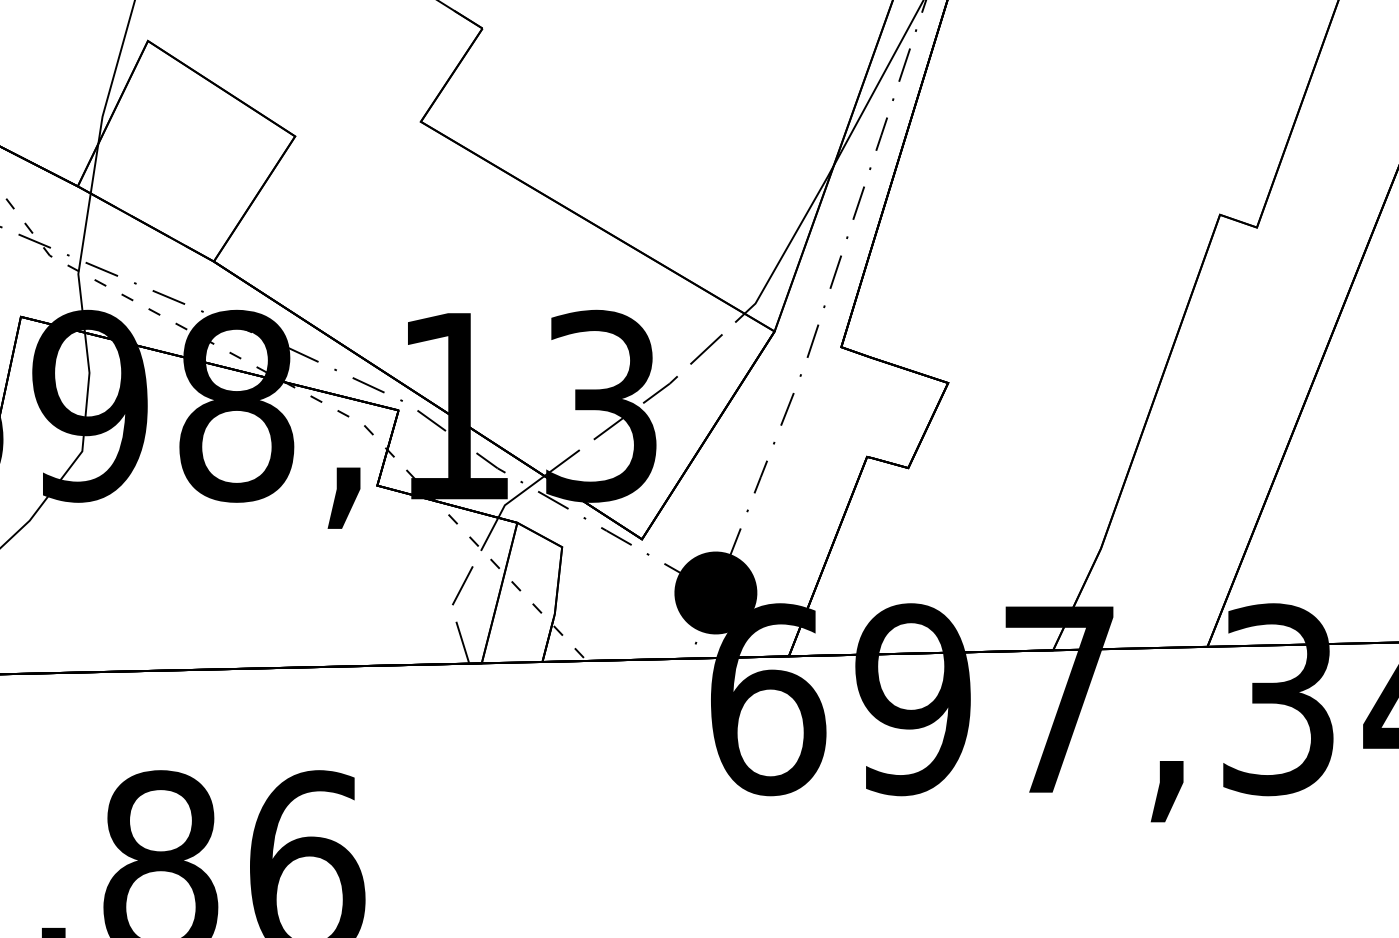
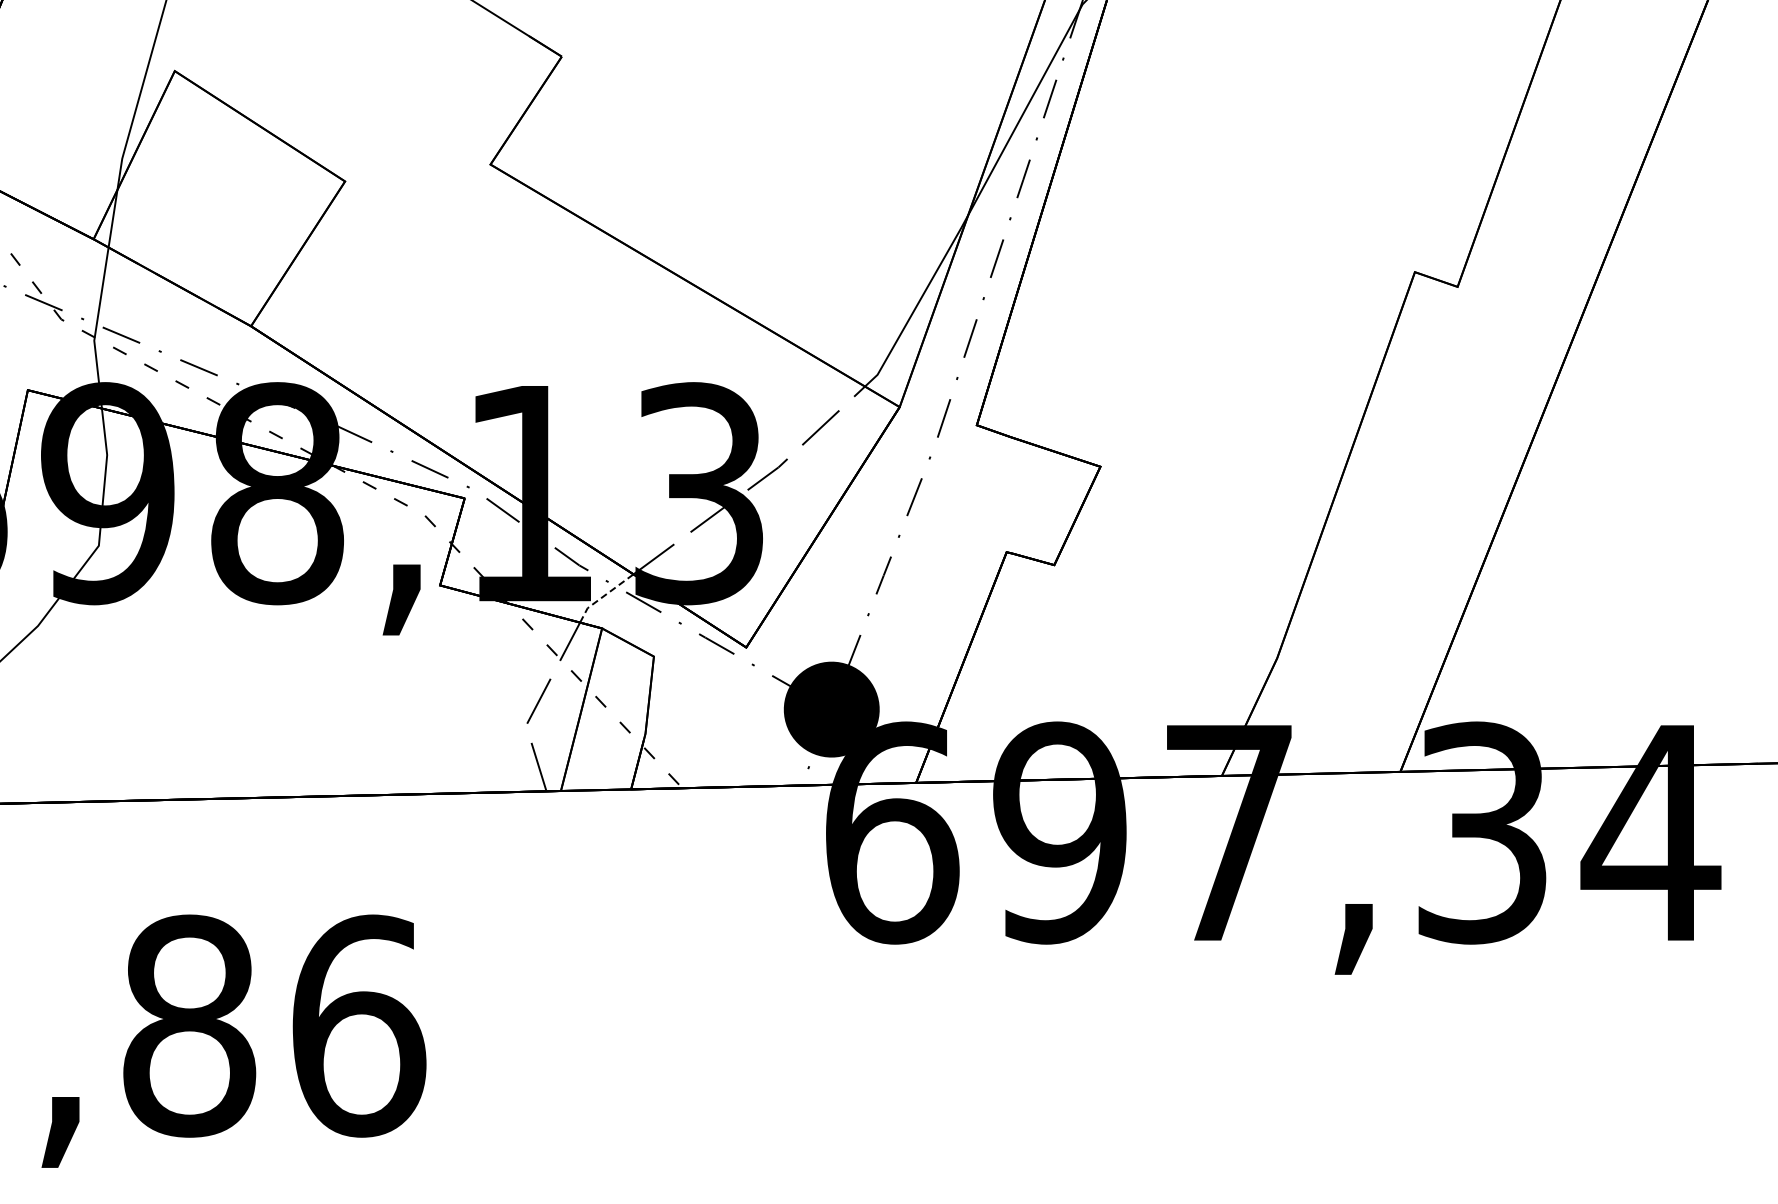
line: (518, 495) -> (603, 596), solid -> dashed

